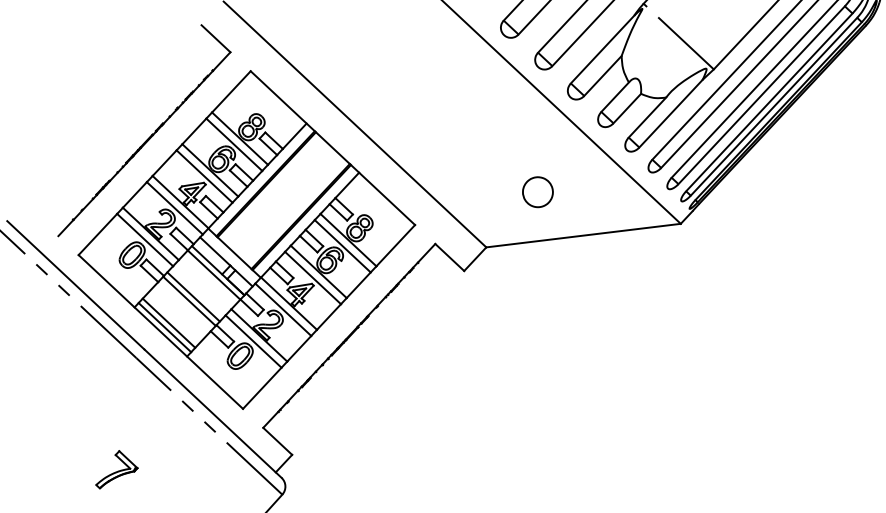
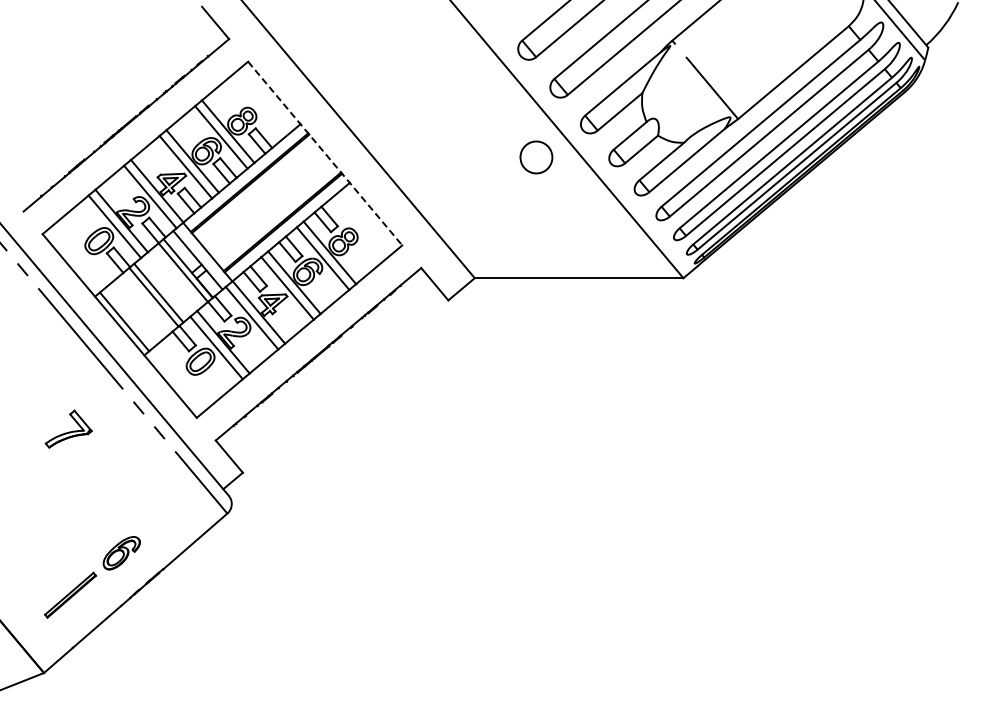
line: (333, 148) -> (325, 153), solid -> dashed
part: (538, 192) -> (536, 157), moved
line: (169, 322) -> (129, 317), removed
part: (115, 468) -> (68, 428), moved

